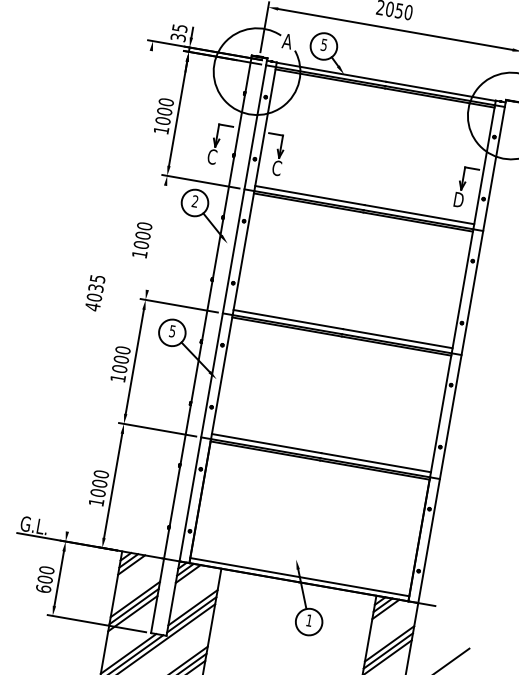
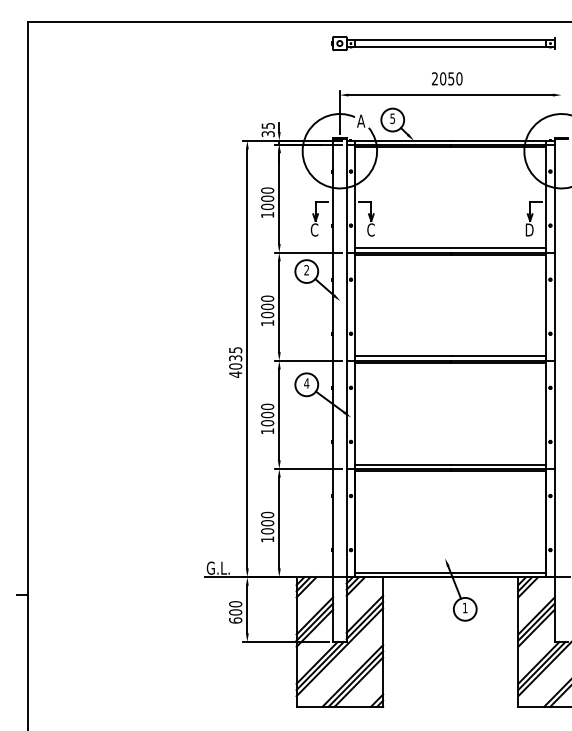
line: (156, 237) -> (279, 306), added
line: (109, 290) -> (247, 358), added
text: (172, 331) -> (306, 383), 5 -> 4

